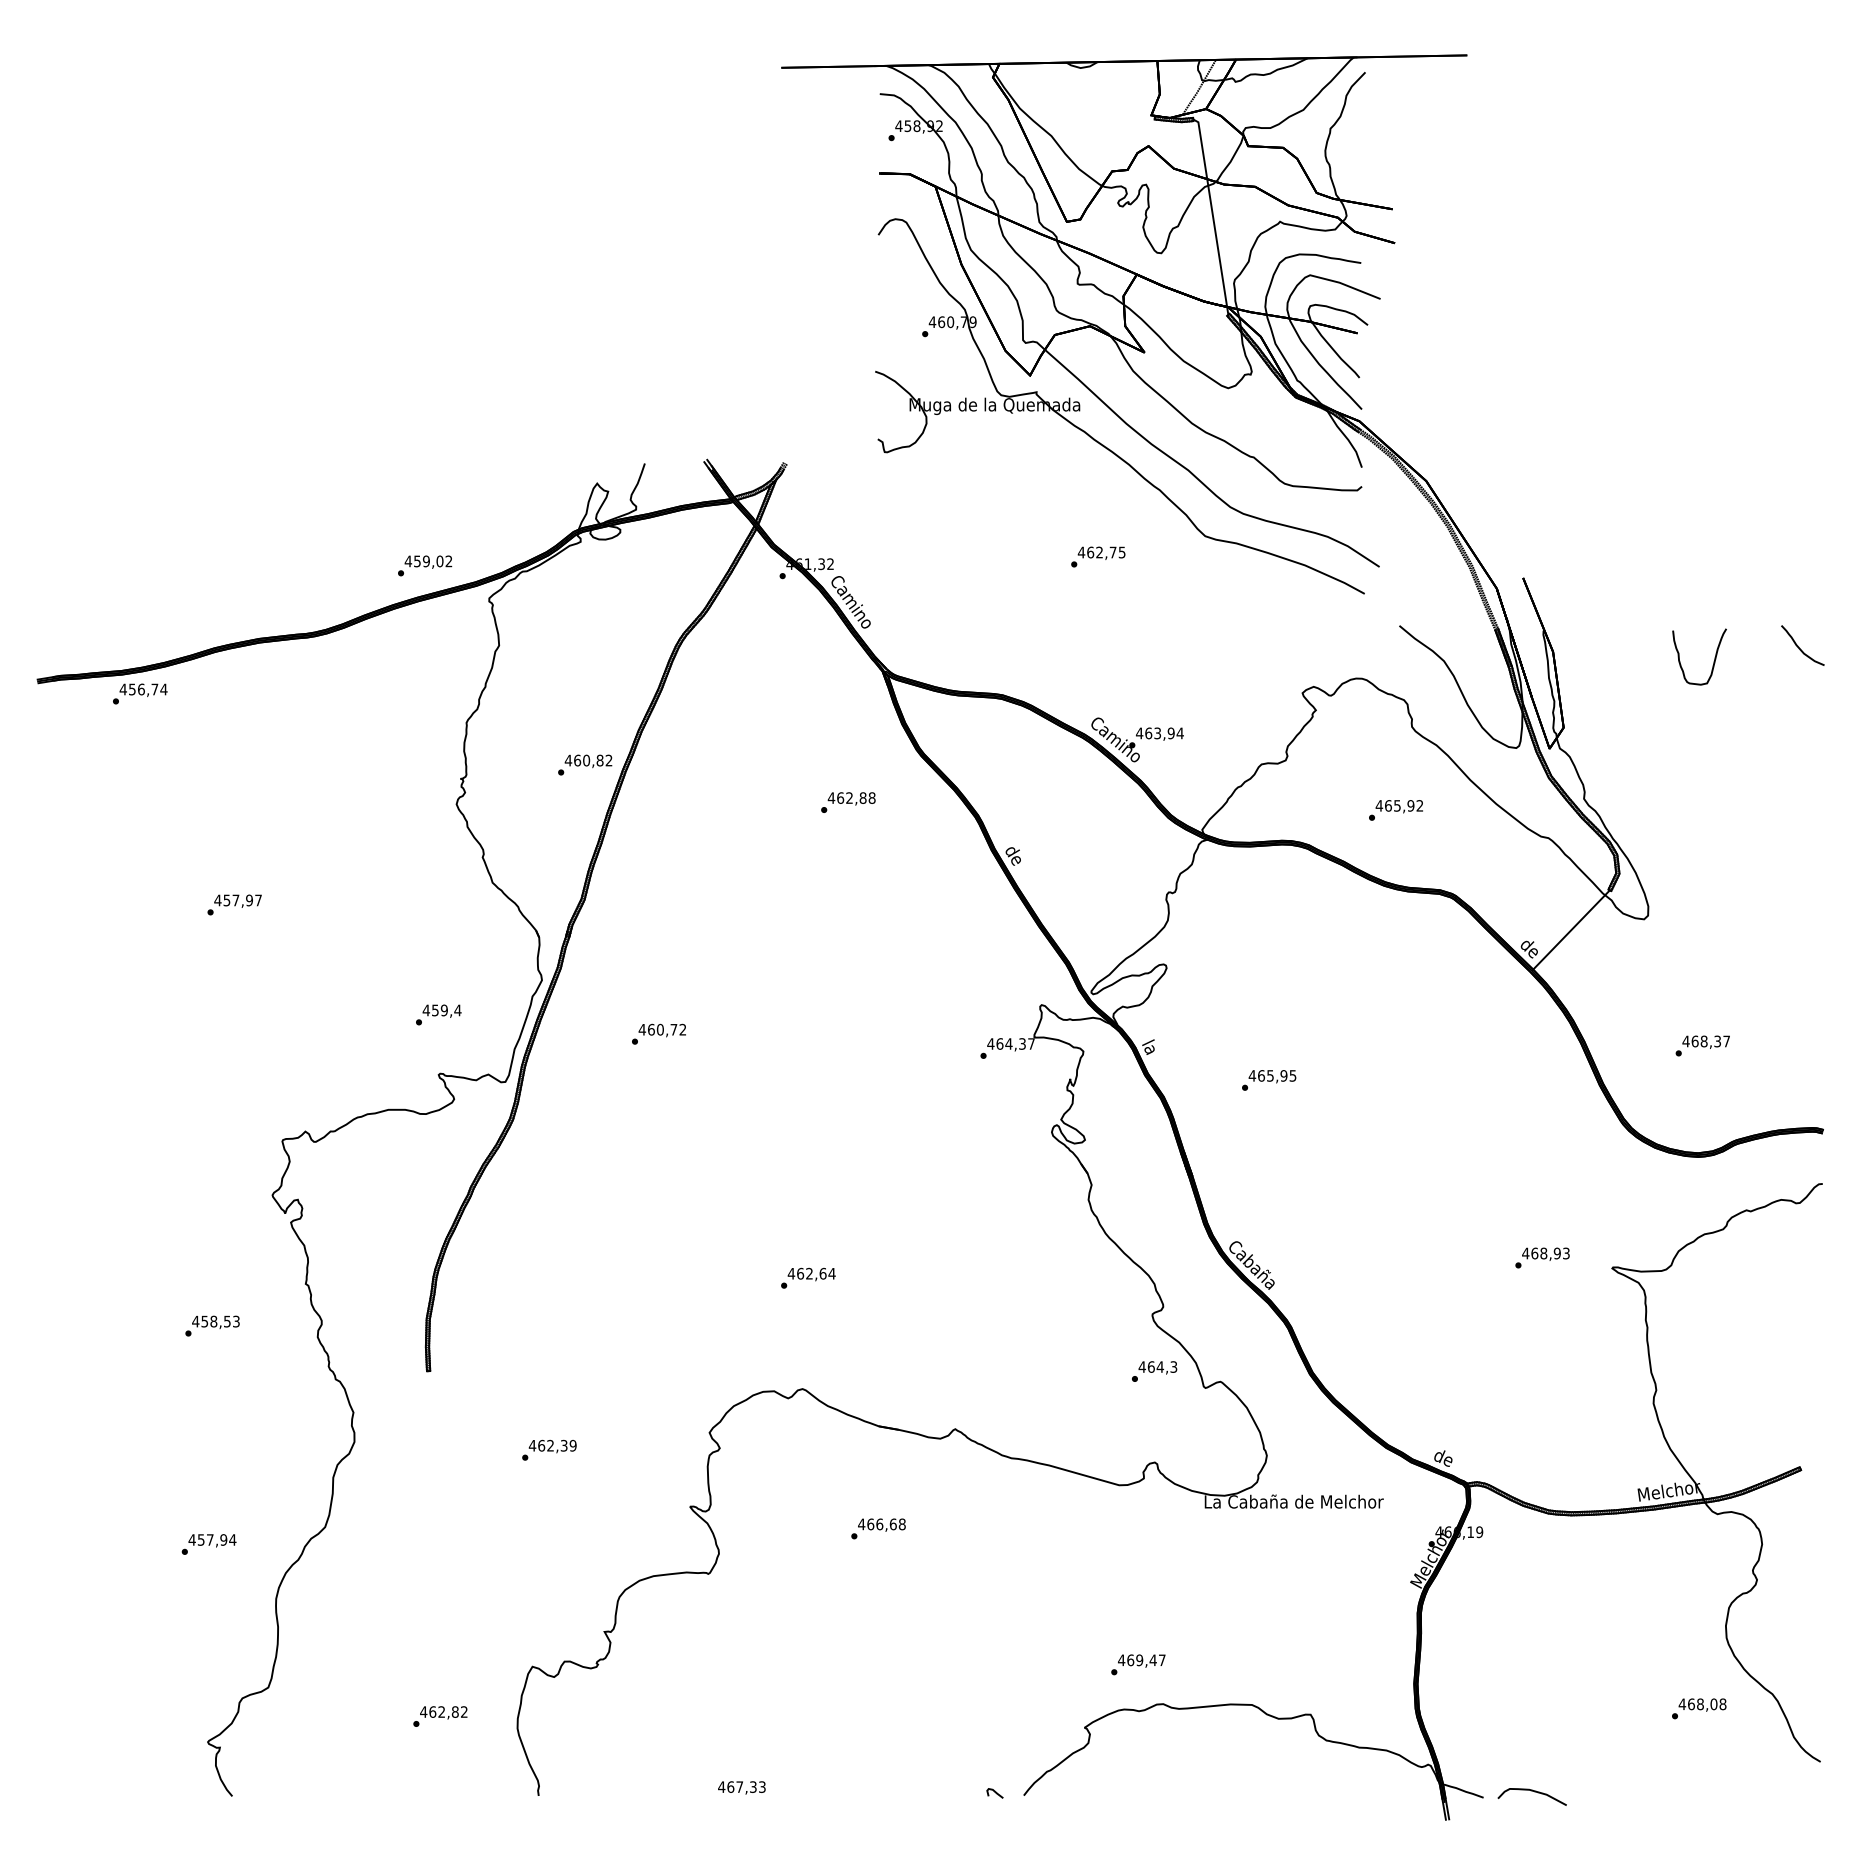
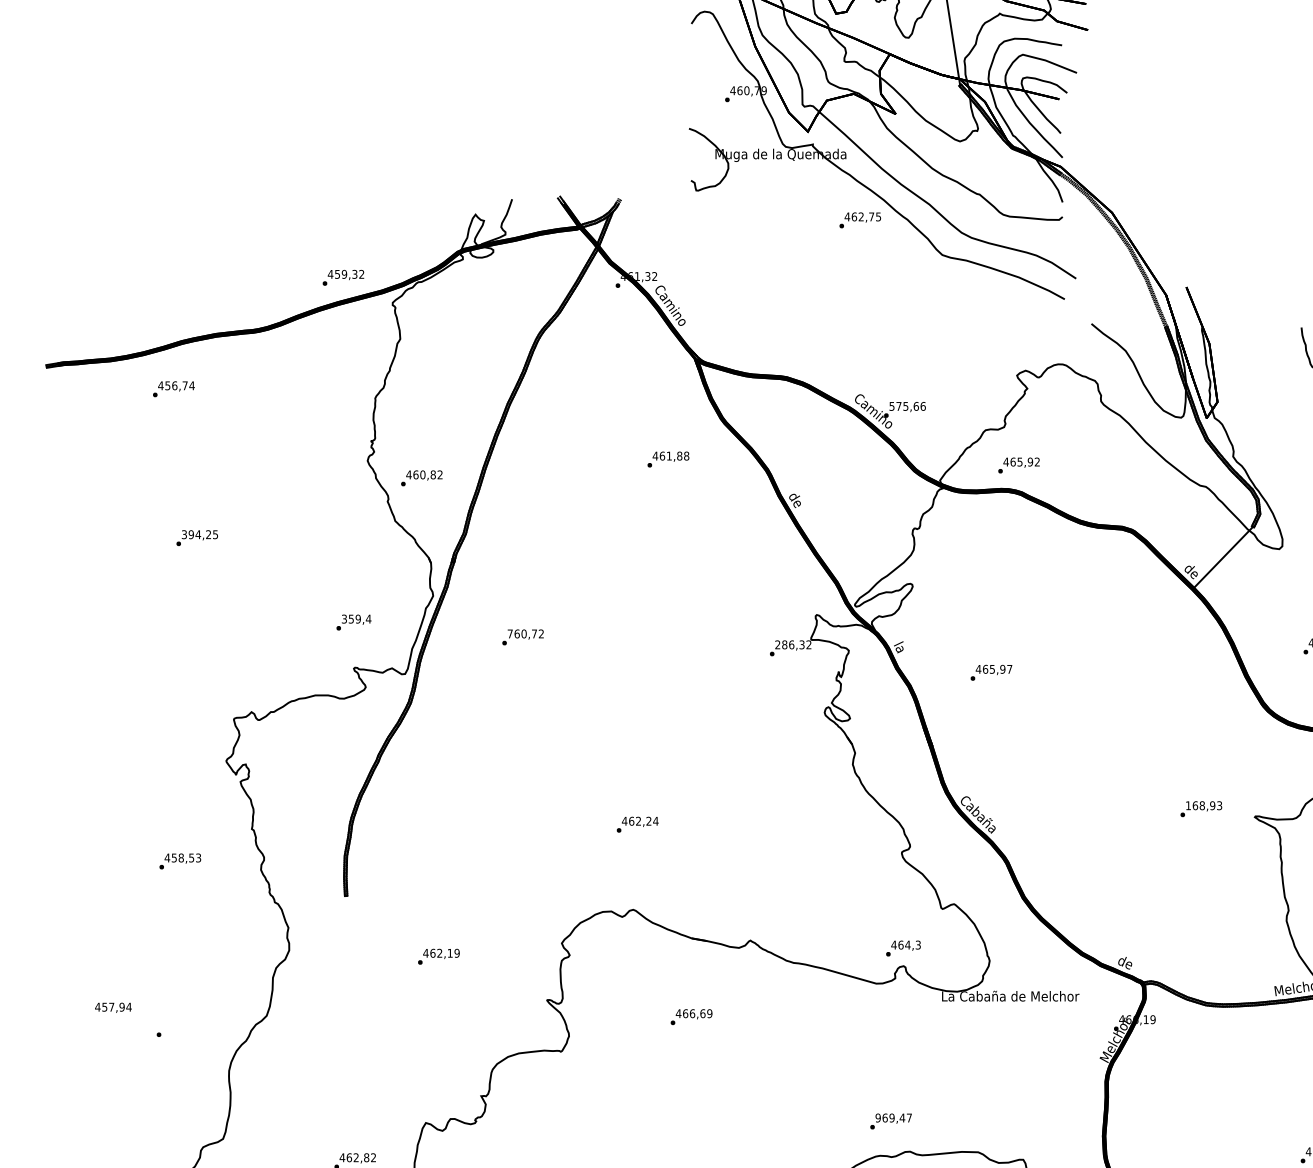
text: (1098, 556) -> (860, 219), moved
text: (439, 561) -> (354, 274), 459,02 -> 459,32
text: (140, 693) -> (174, 388), moved
text: (1159, 733) -> (907, 406), 463,94 -> 575,66
text: (585, 764) -> (422, 477), moved
text: (849, 797) -> (669, 455), 462,88 -> 461,88
text: (1395, 810) -> (1018, 465), moved
text: (237, 900) -> (199, 534), 457,97 -> 394,25
text: (426, 1010) -> (344, 619), 459,4 -> 359,4
text: (642, 1029) -> (510, 633), 460,72 -> 760,72
text: (1010, 1043) -> (792, 644), 464,37 -> 286,32
text: (1292, 1075) -> (1009, 669), 465,95 -> 465,97
text: (1525, 1253) -> (1188, 805), 468,93 -> 168,93
text: (822, 1273) -> (648, 821), 462,64 -> 462,24
text: (1154, 1371) -> (903, 948), moved
text: (563, 1445) -> (449, 953), 462,39 -> 462,19
text: (901, 1524) -> (709, 1013), 466,68 -> 466,69
text: (212, 1540) -> (113, 1007), moved
text: (1121, 1660) -> (878, 1118), 469,47 -> 969,47

